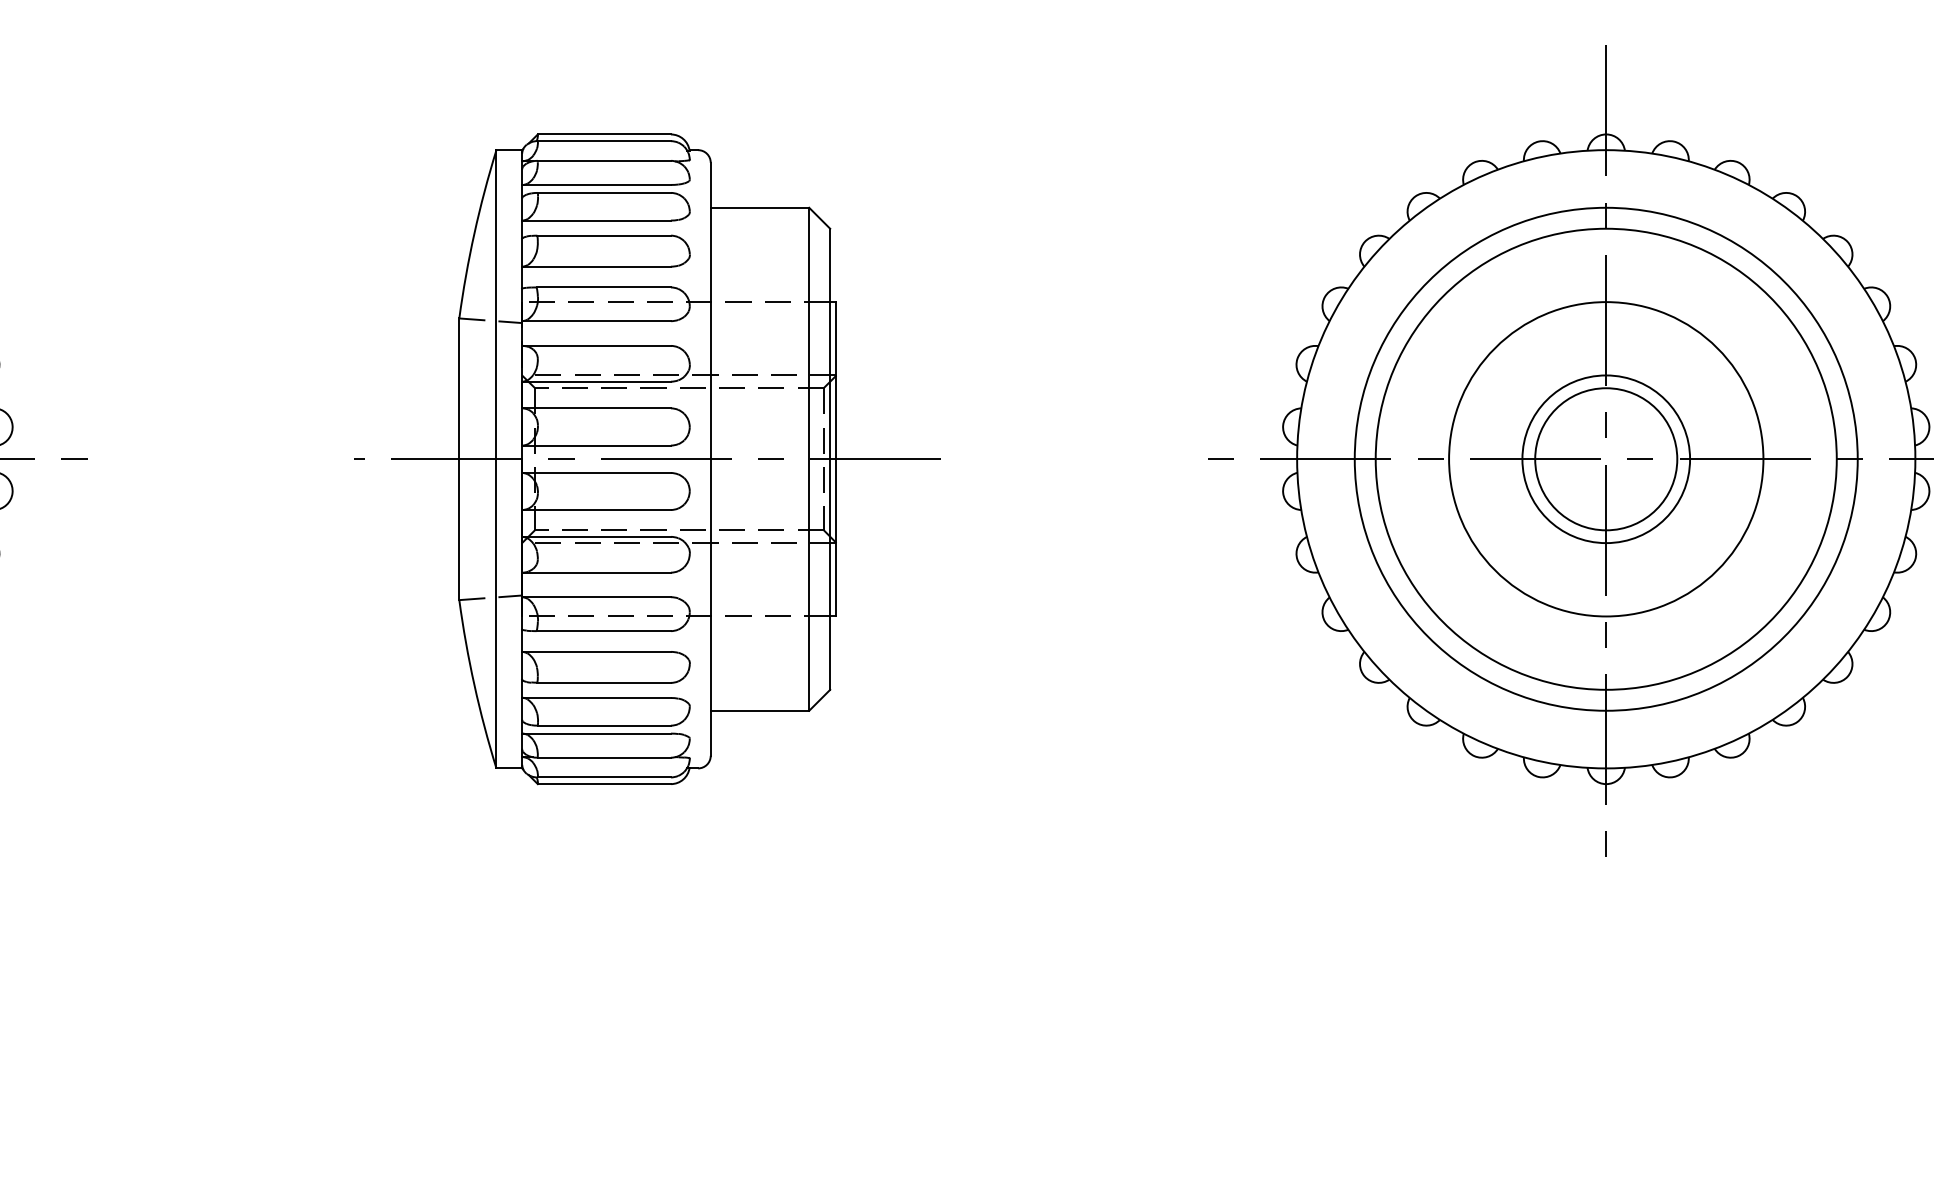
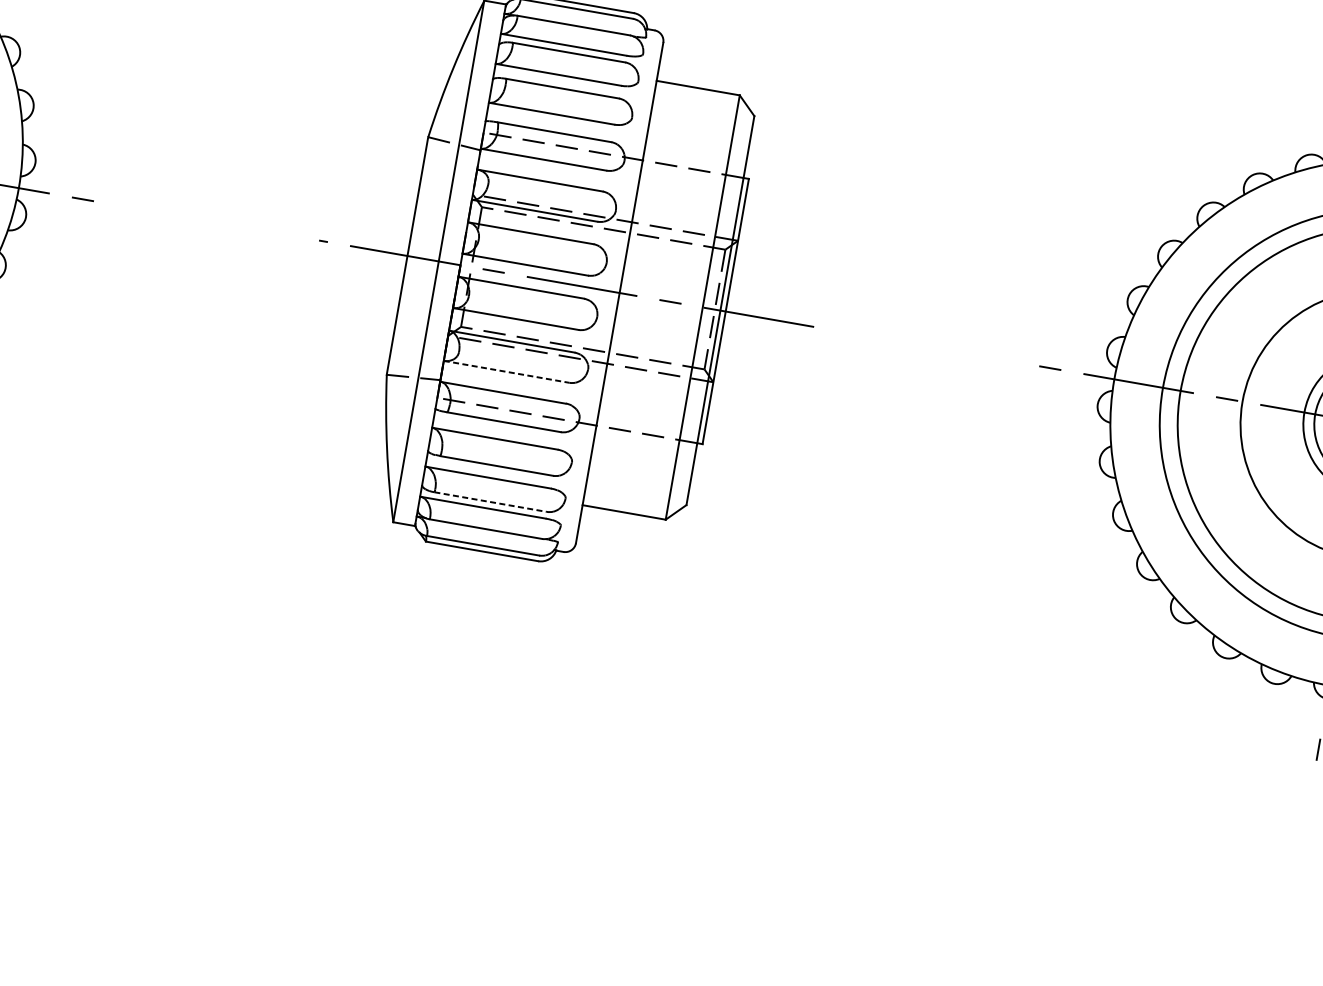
line: (597, 572) -> (507, 371), solid -> dashed
line: (604, 725) -> (490, 501), solid -> dashed

